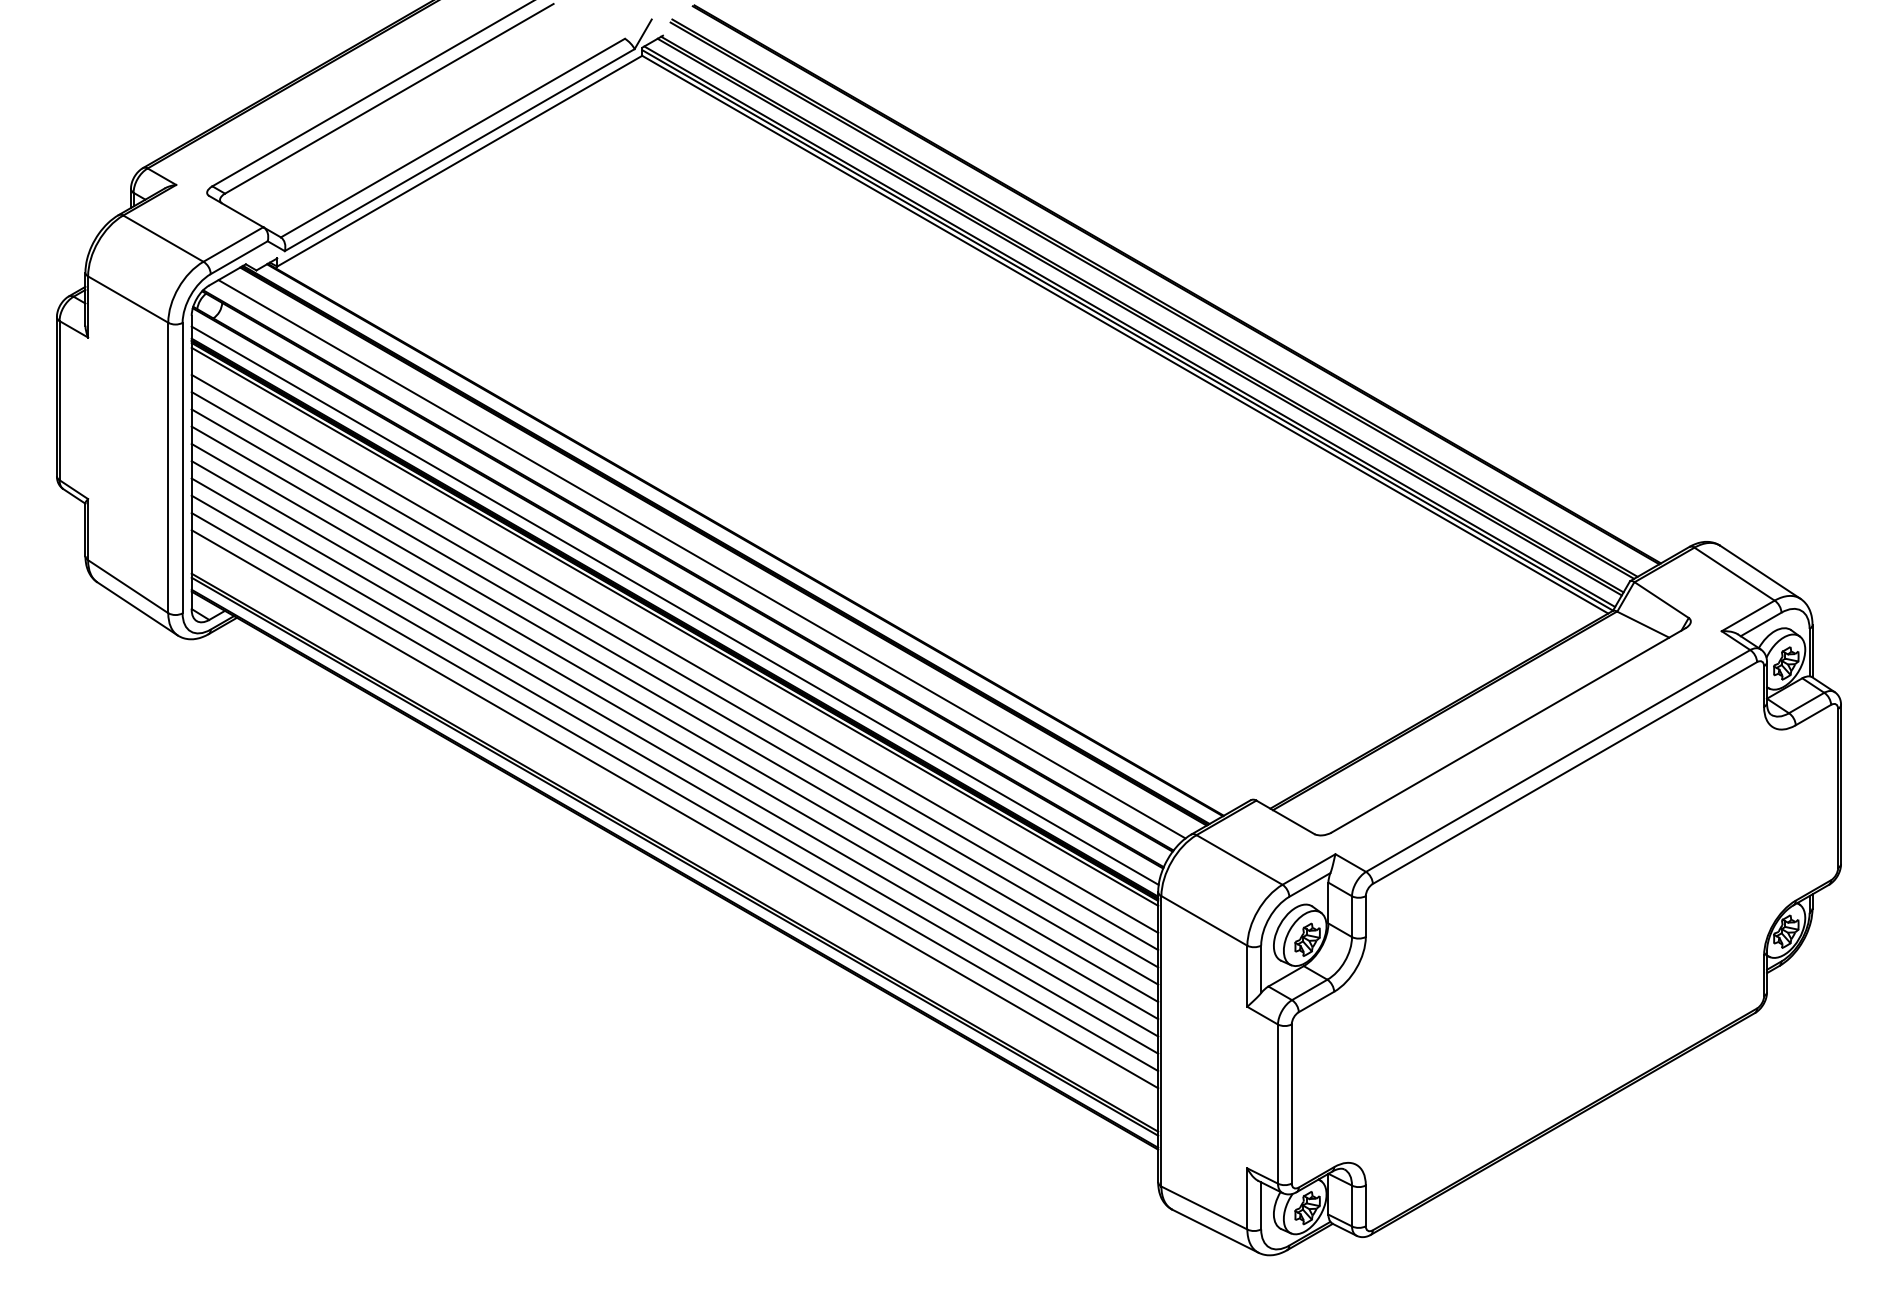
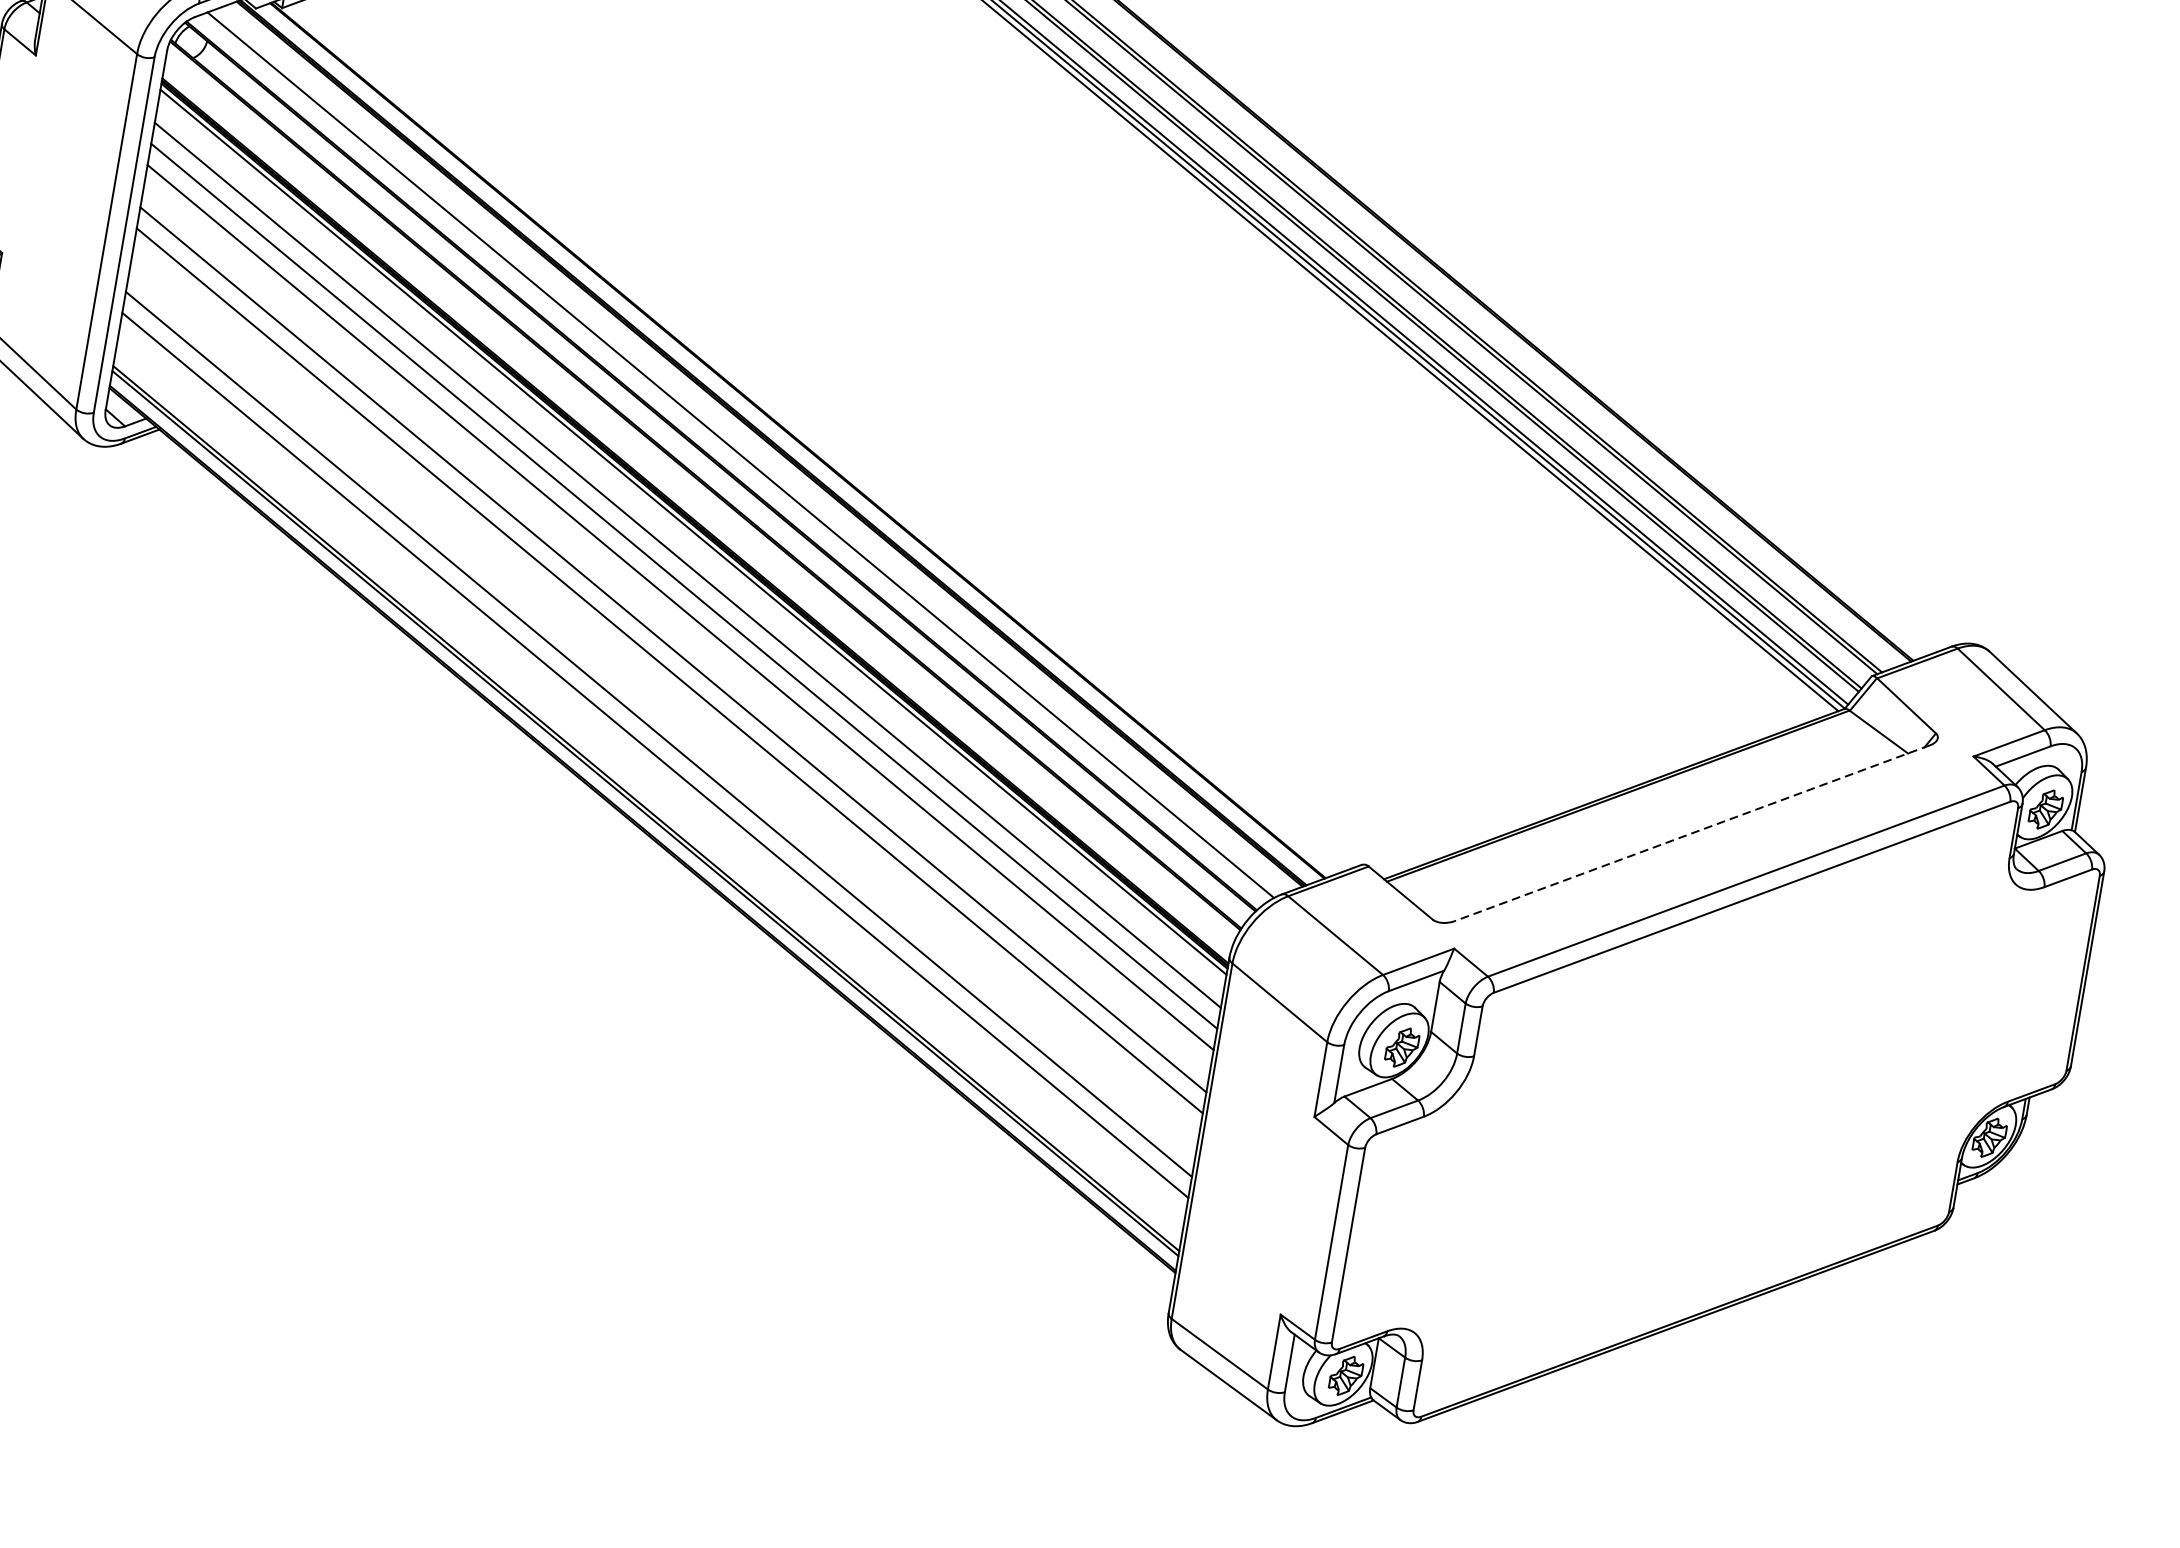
line: (674, 605) -> (697, 506), removed
line: (674, 705) -> (676, 628), removed
line: (1508, 730) -> (1691, 833), solid -> dashed
line: (674, 757) -> (665, 692), removed
line: (674, 774) -> (662, 712), removed

